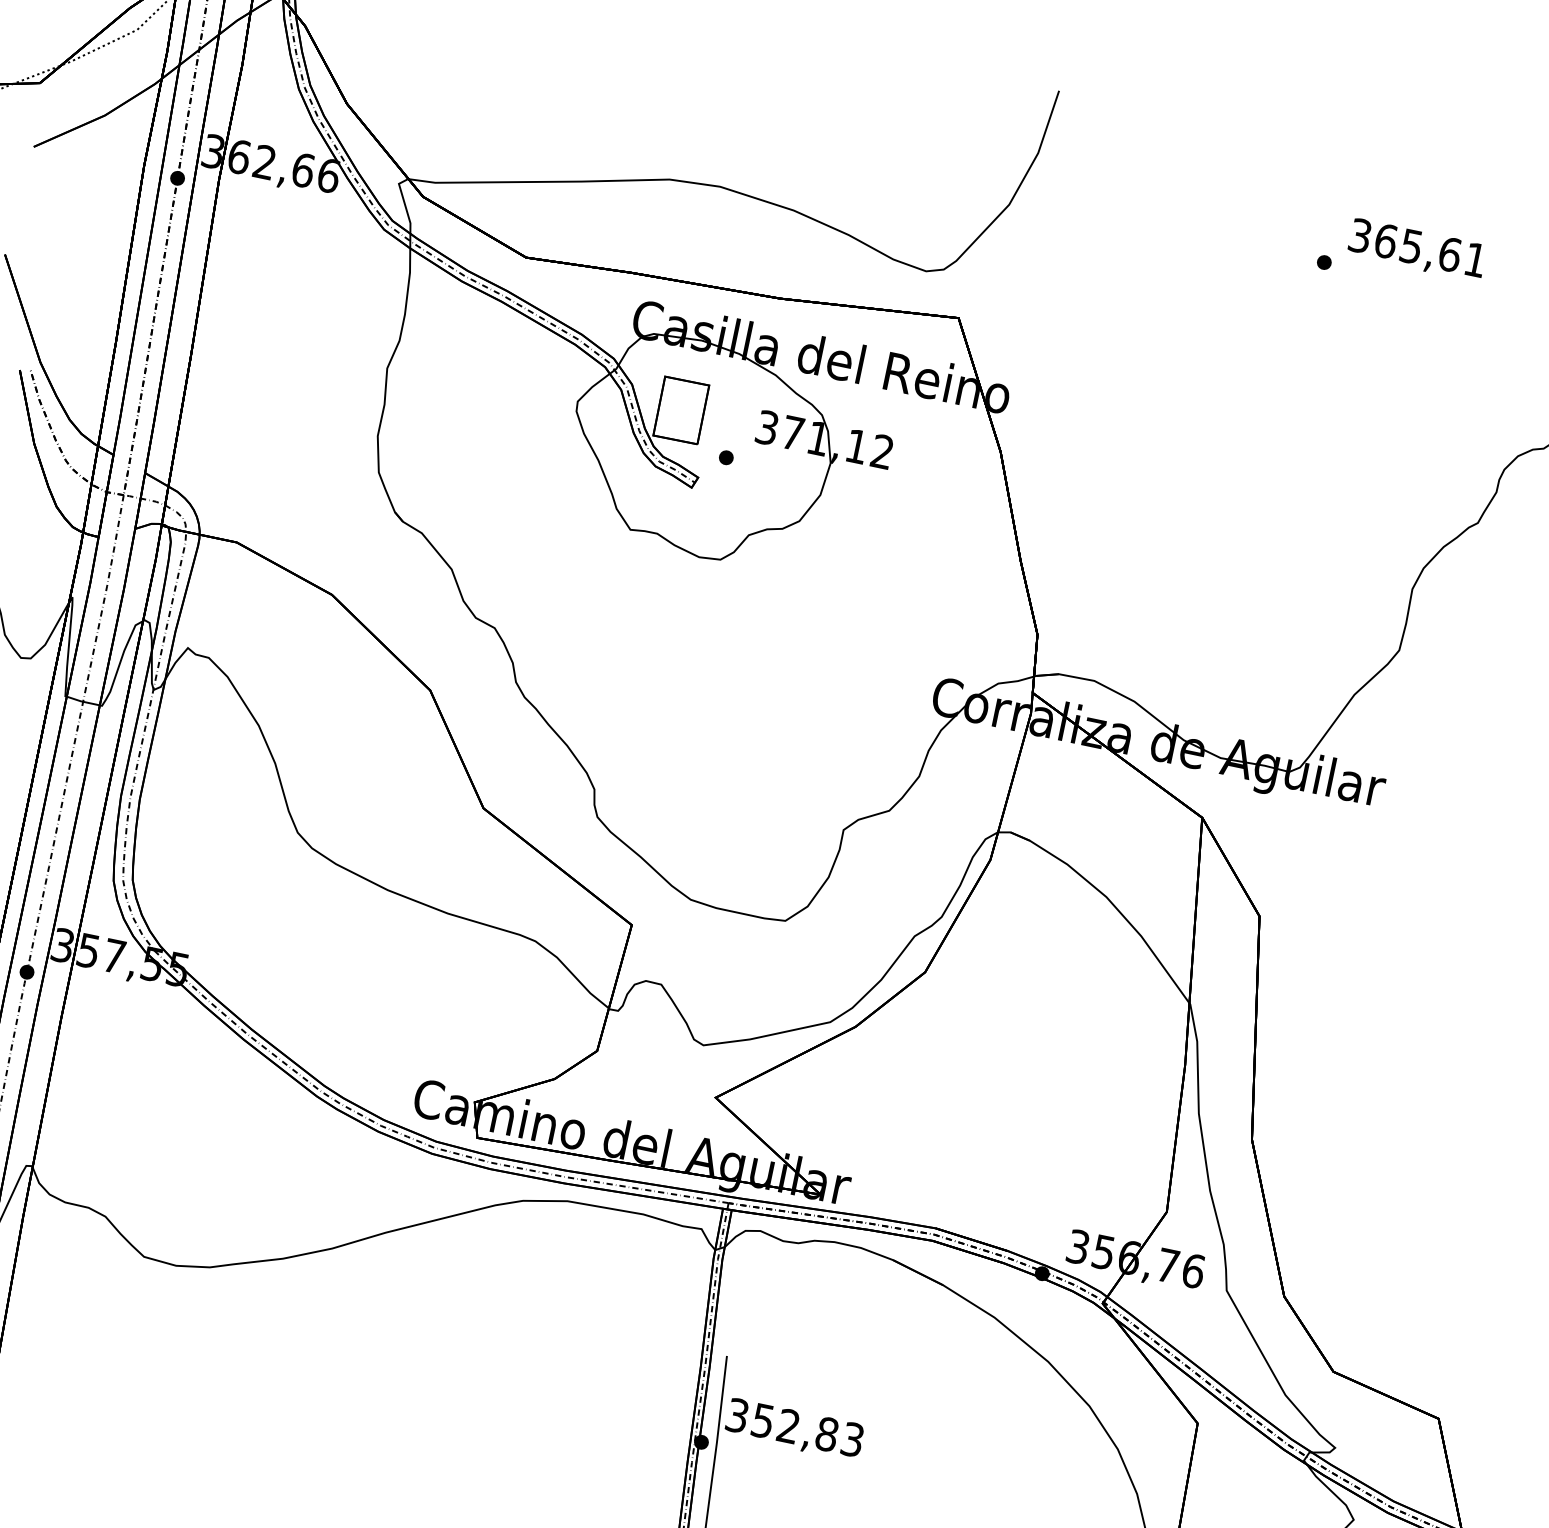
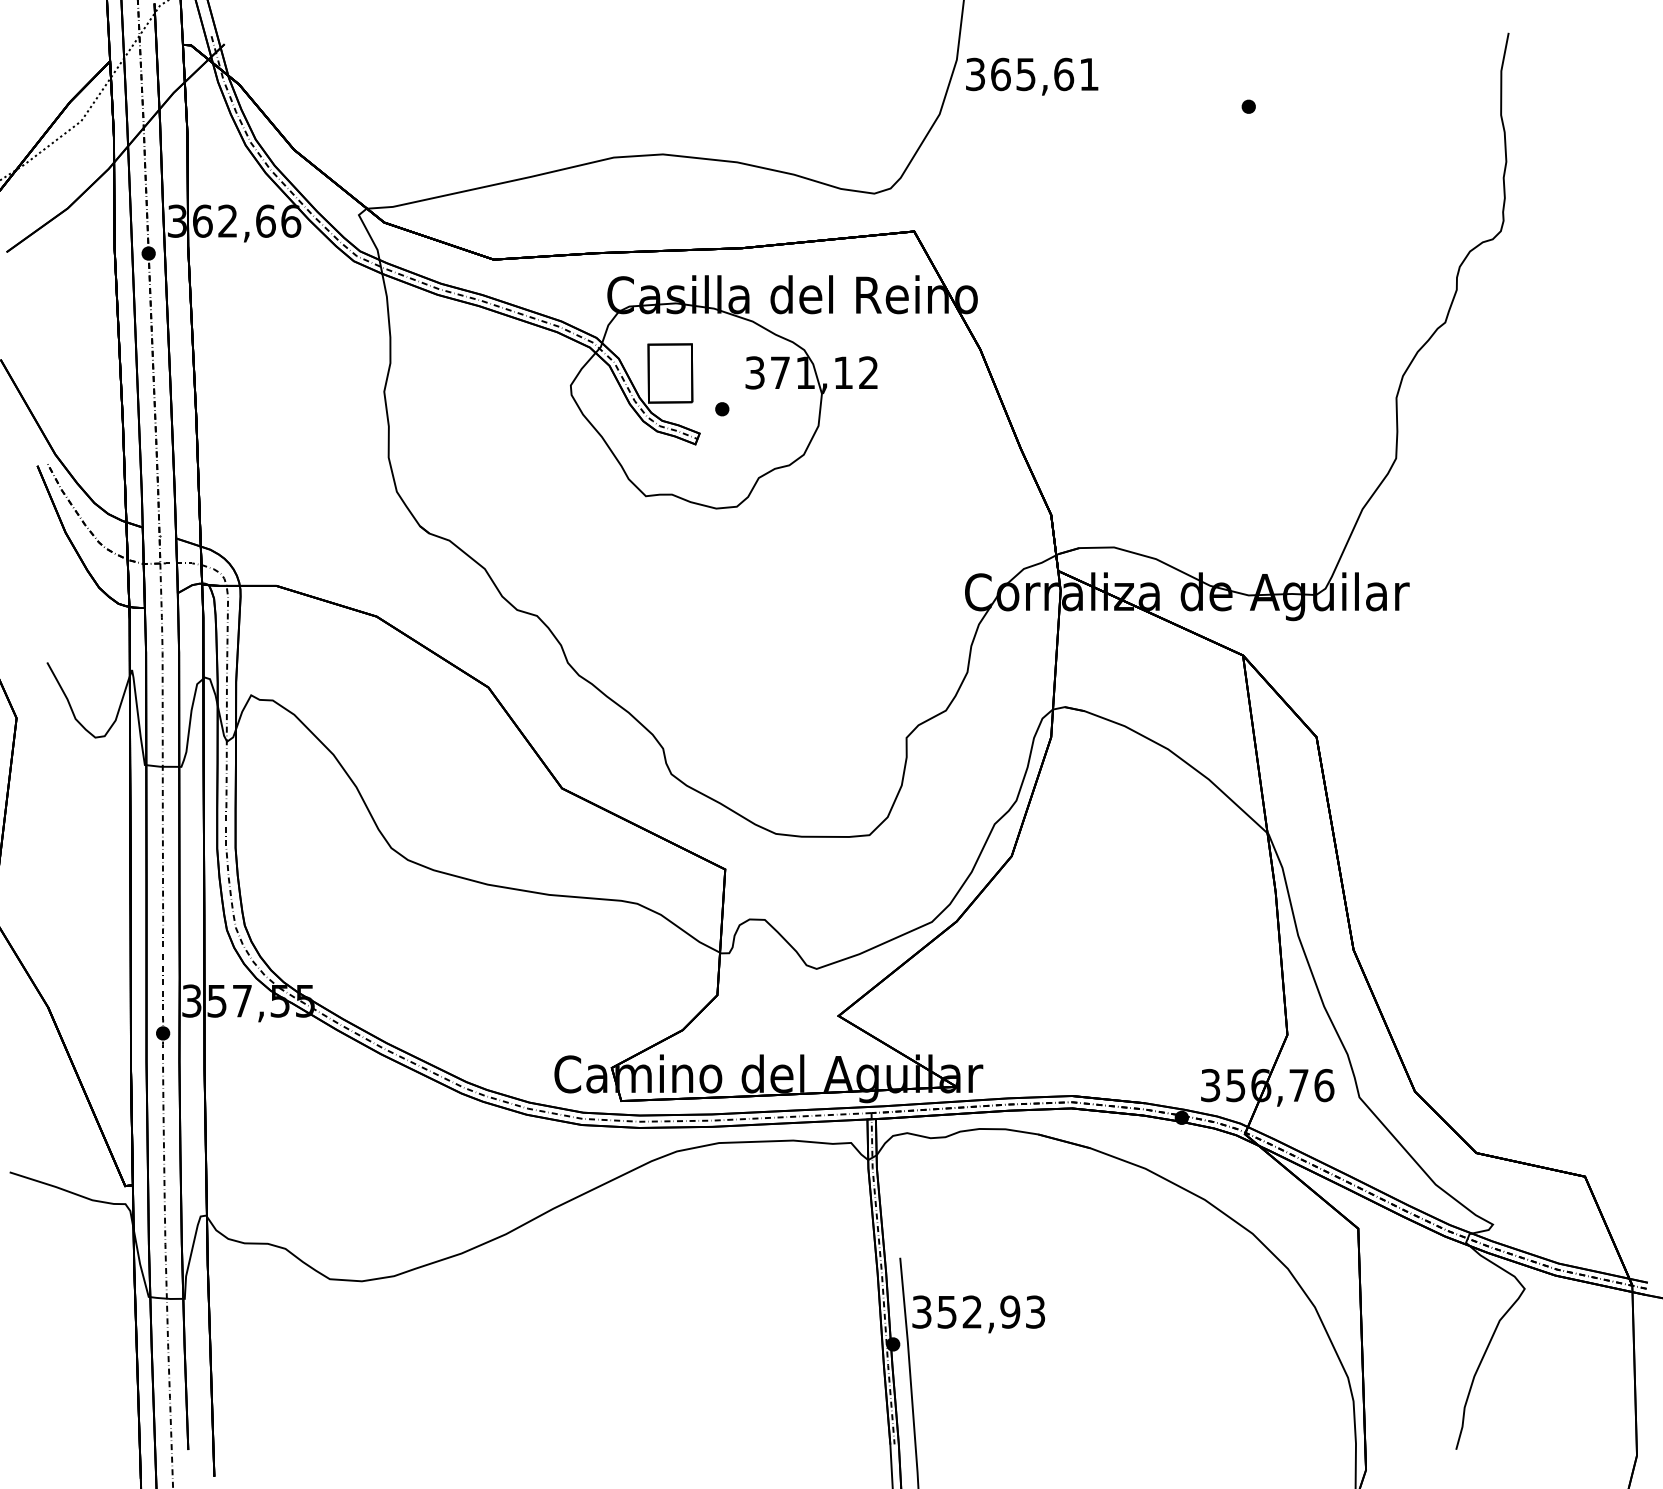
text: (1417, 250) -> (1032, 76), moved
text: (827, 1433) -> (1010, 1311), 352,83 -> 352,93

